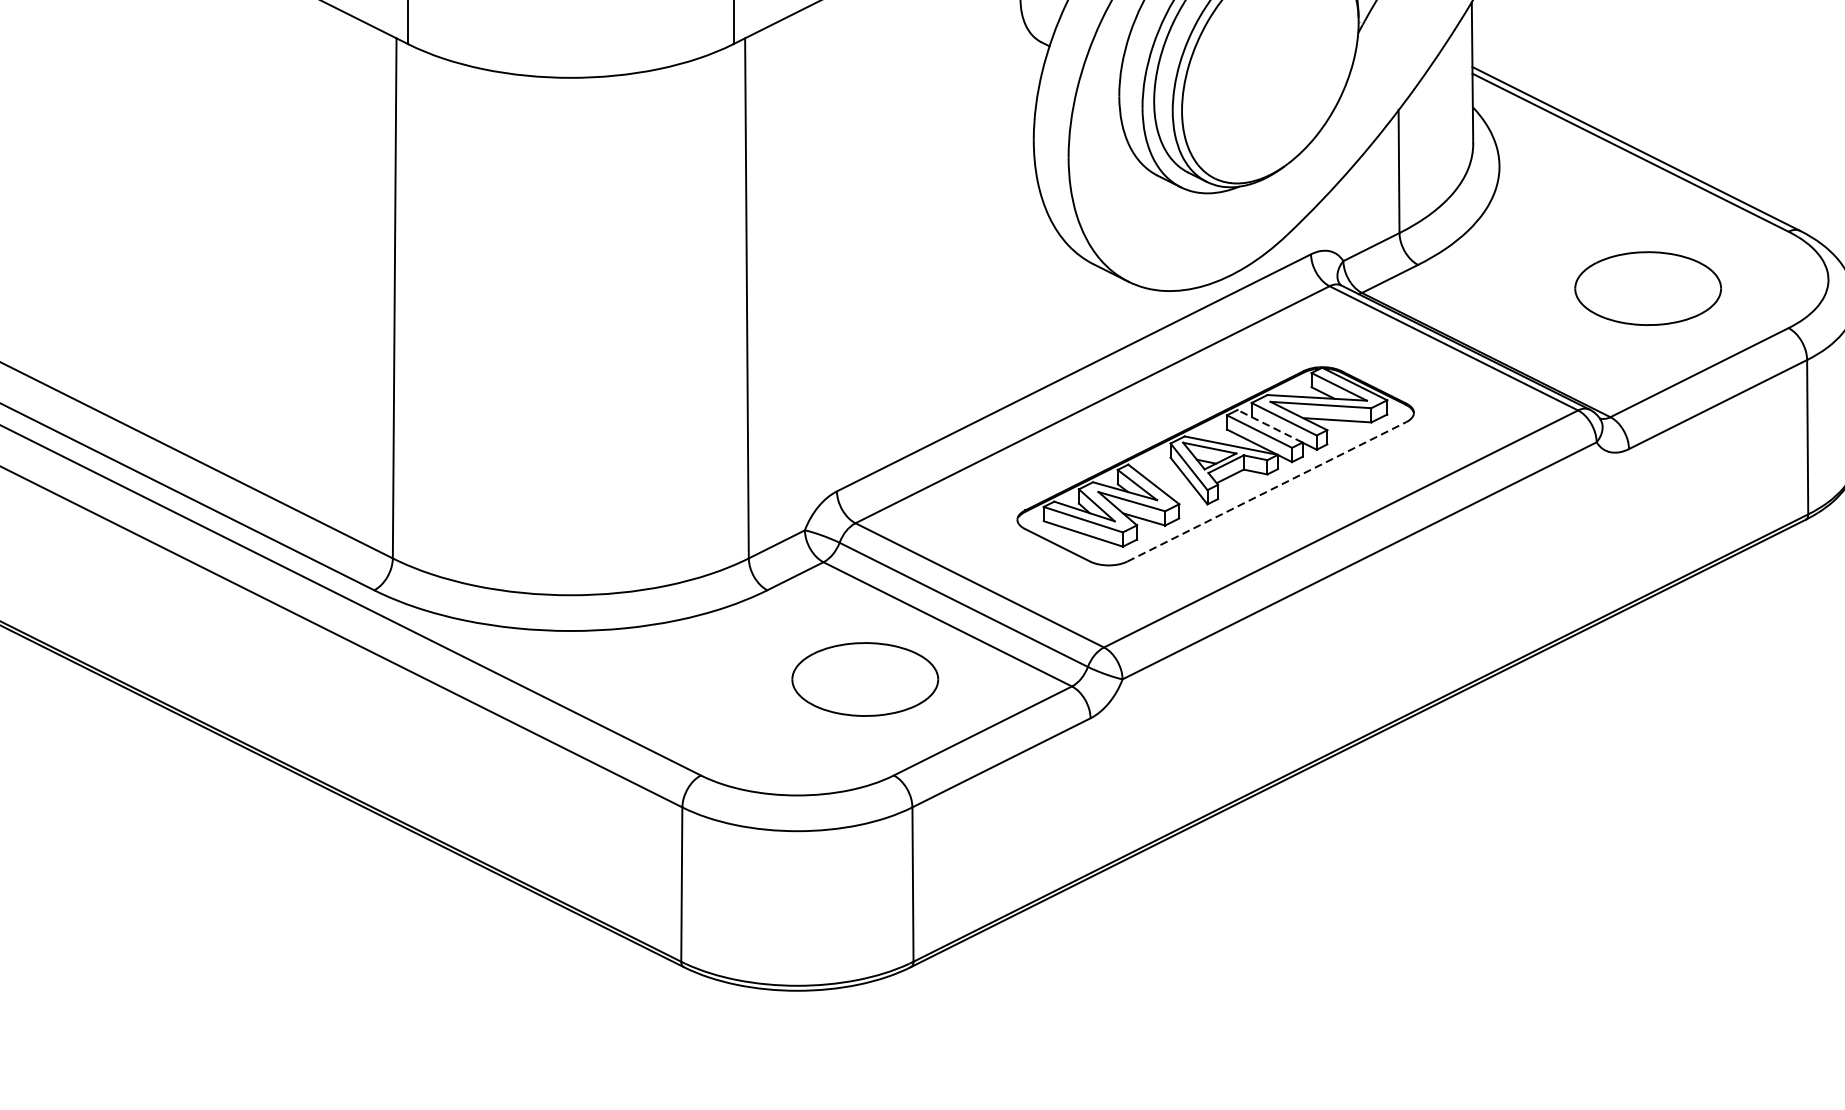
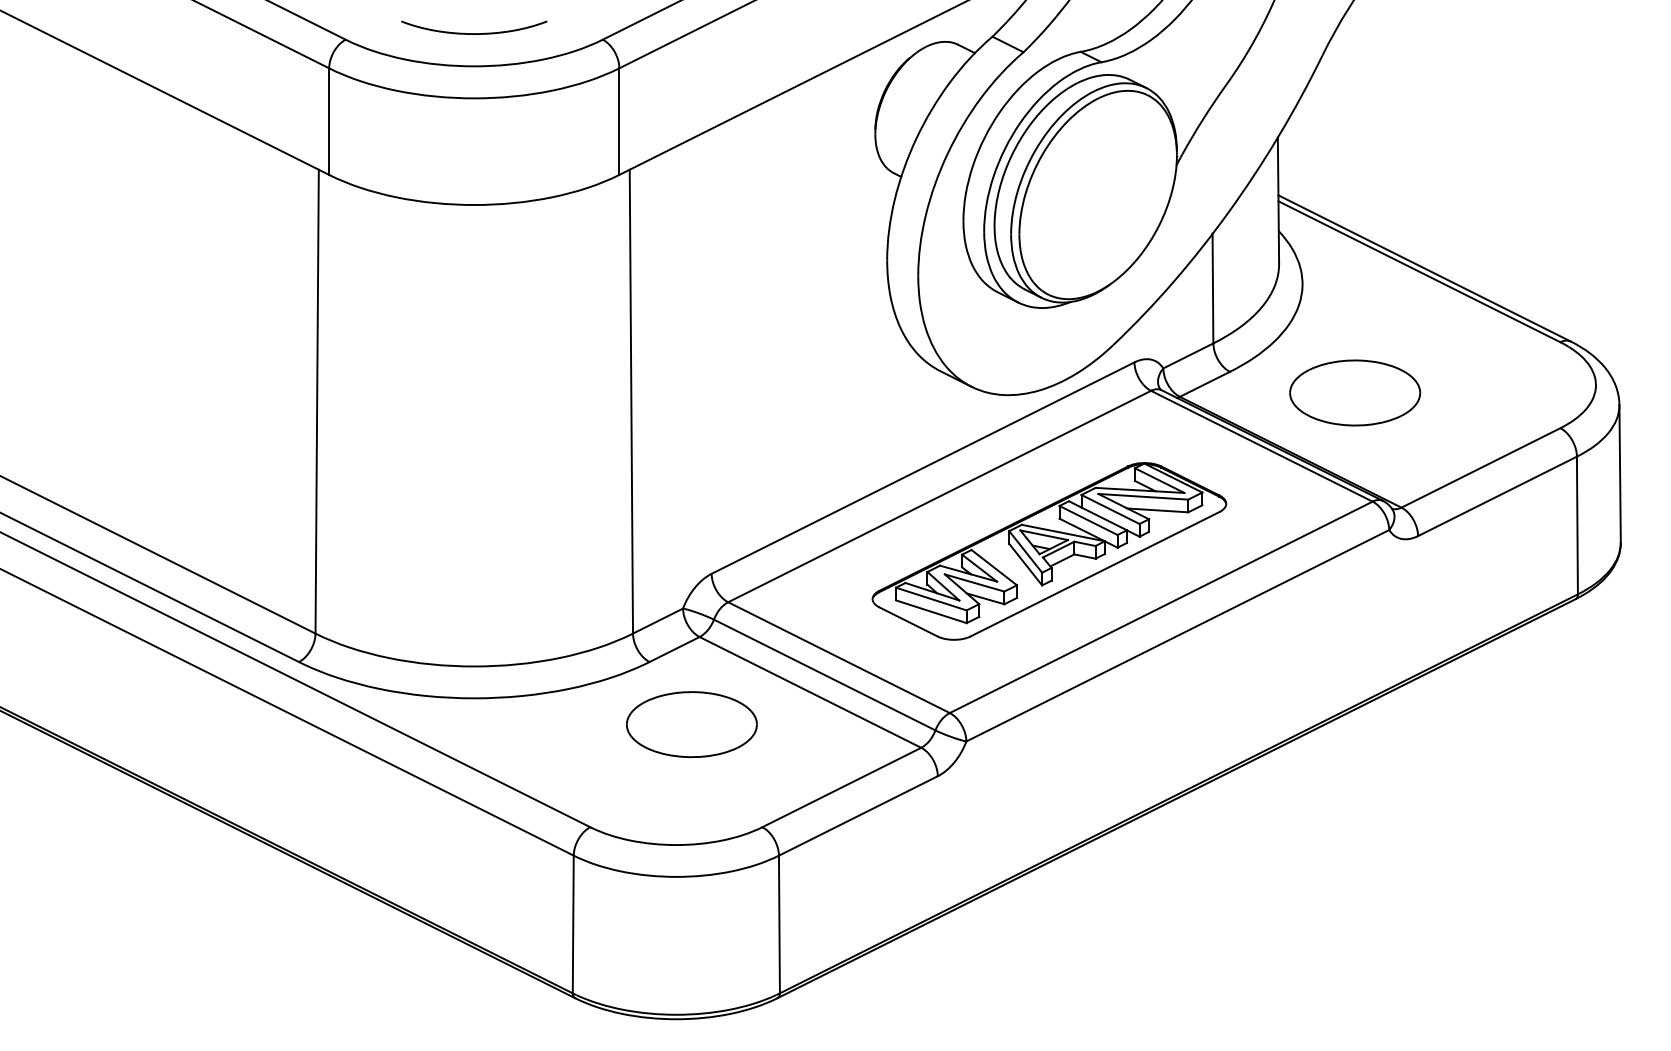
part: (1648, 288) -> (1355, 392), moved
line: (1269, 425) -> (1097, 515), dashed -> solid
line: (1267, 492) -> (1095, 574), dashed -> solid
part: (864, 679) -> (691, 724), moved

